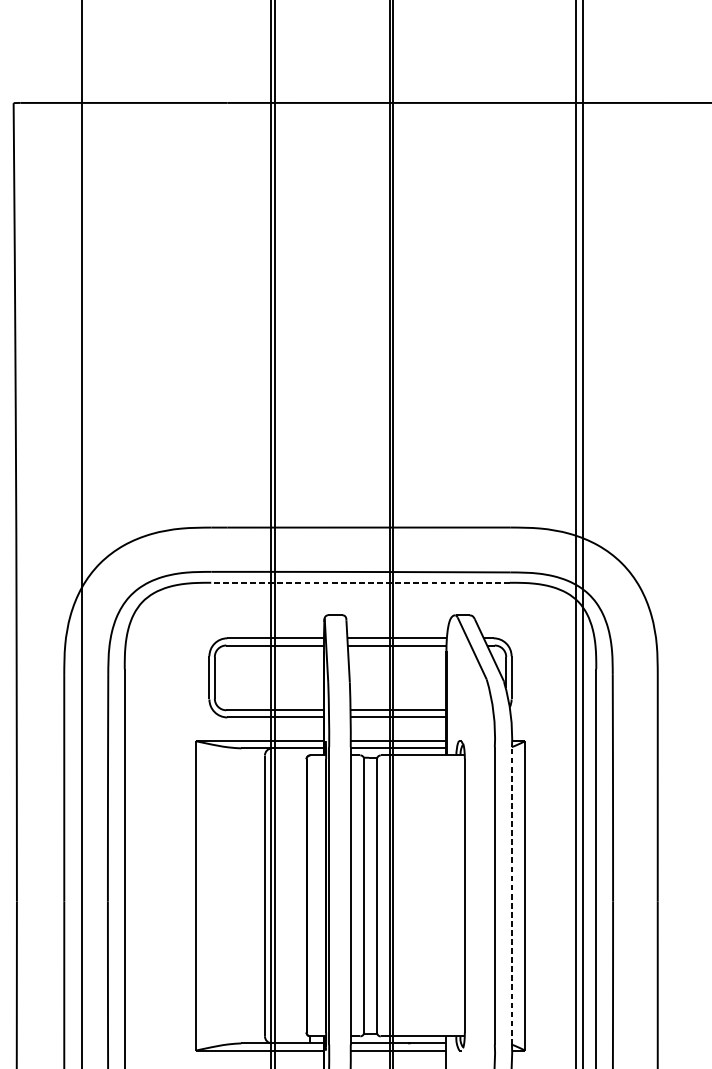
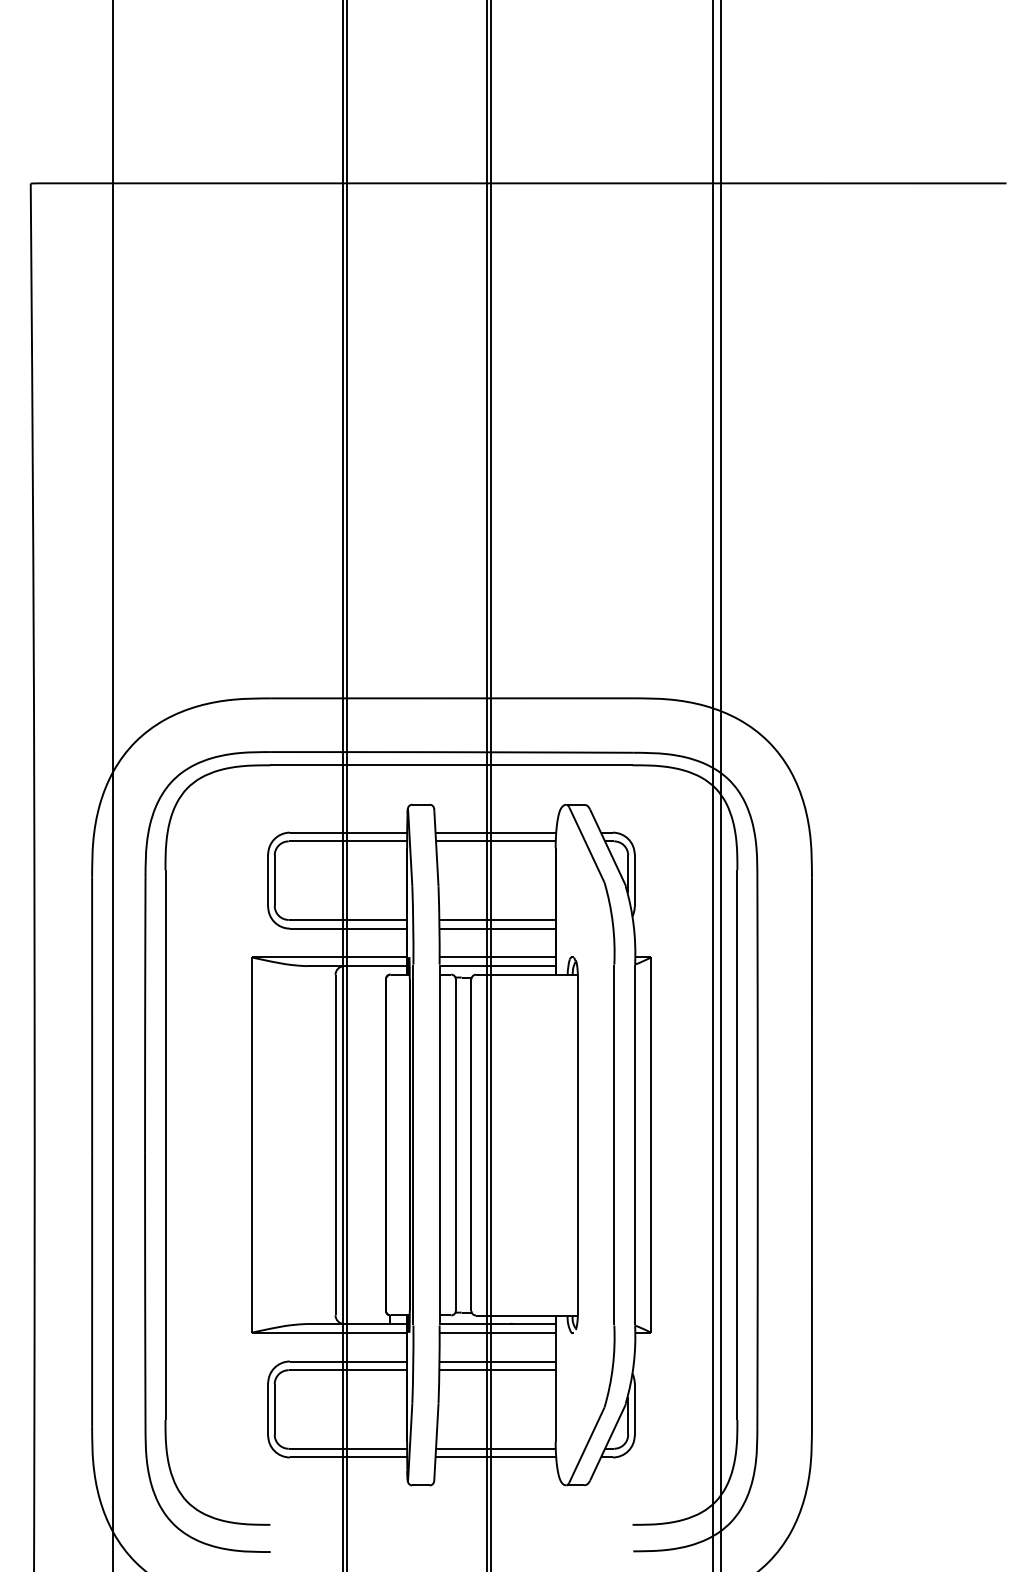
line: (359, 582) -> (450, 765), dashed -> solid
line: (512, 895) -> (635, 1144), dashed -> solid

